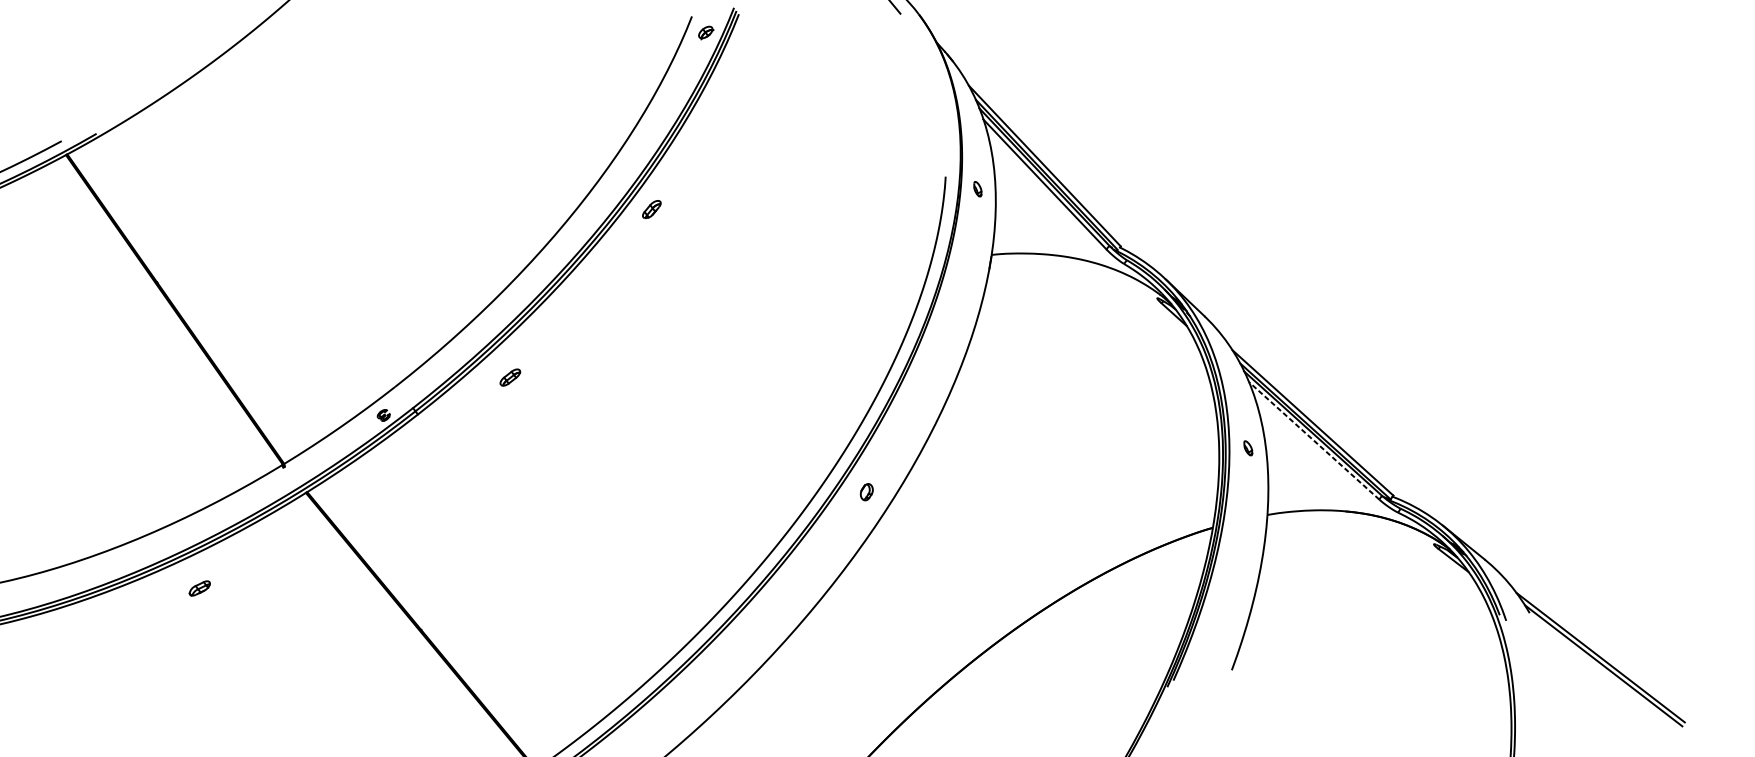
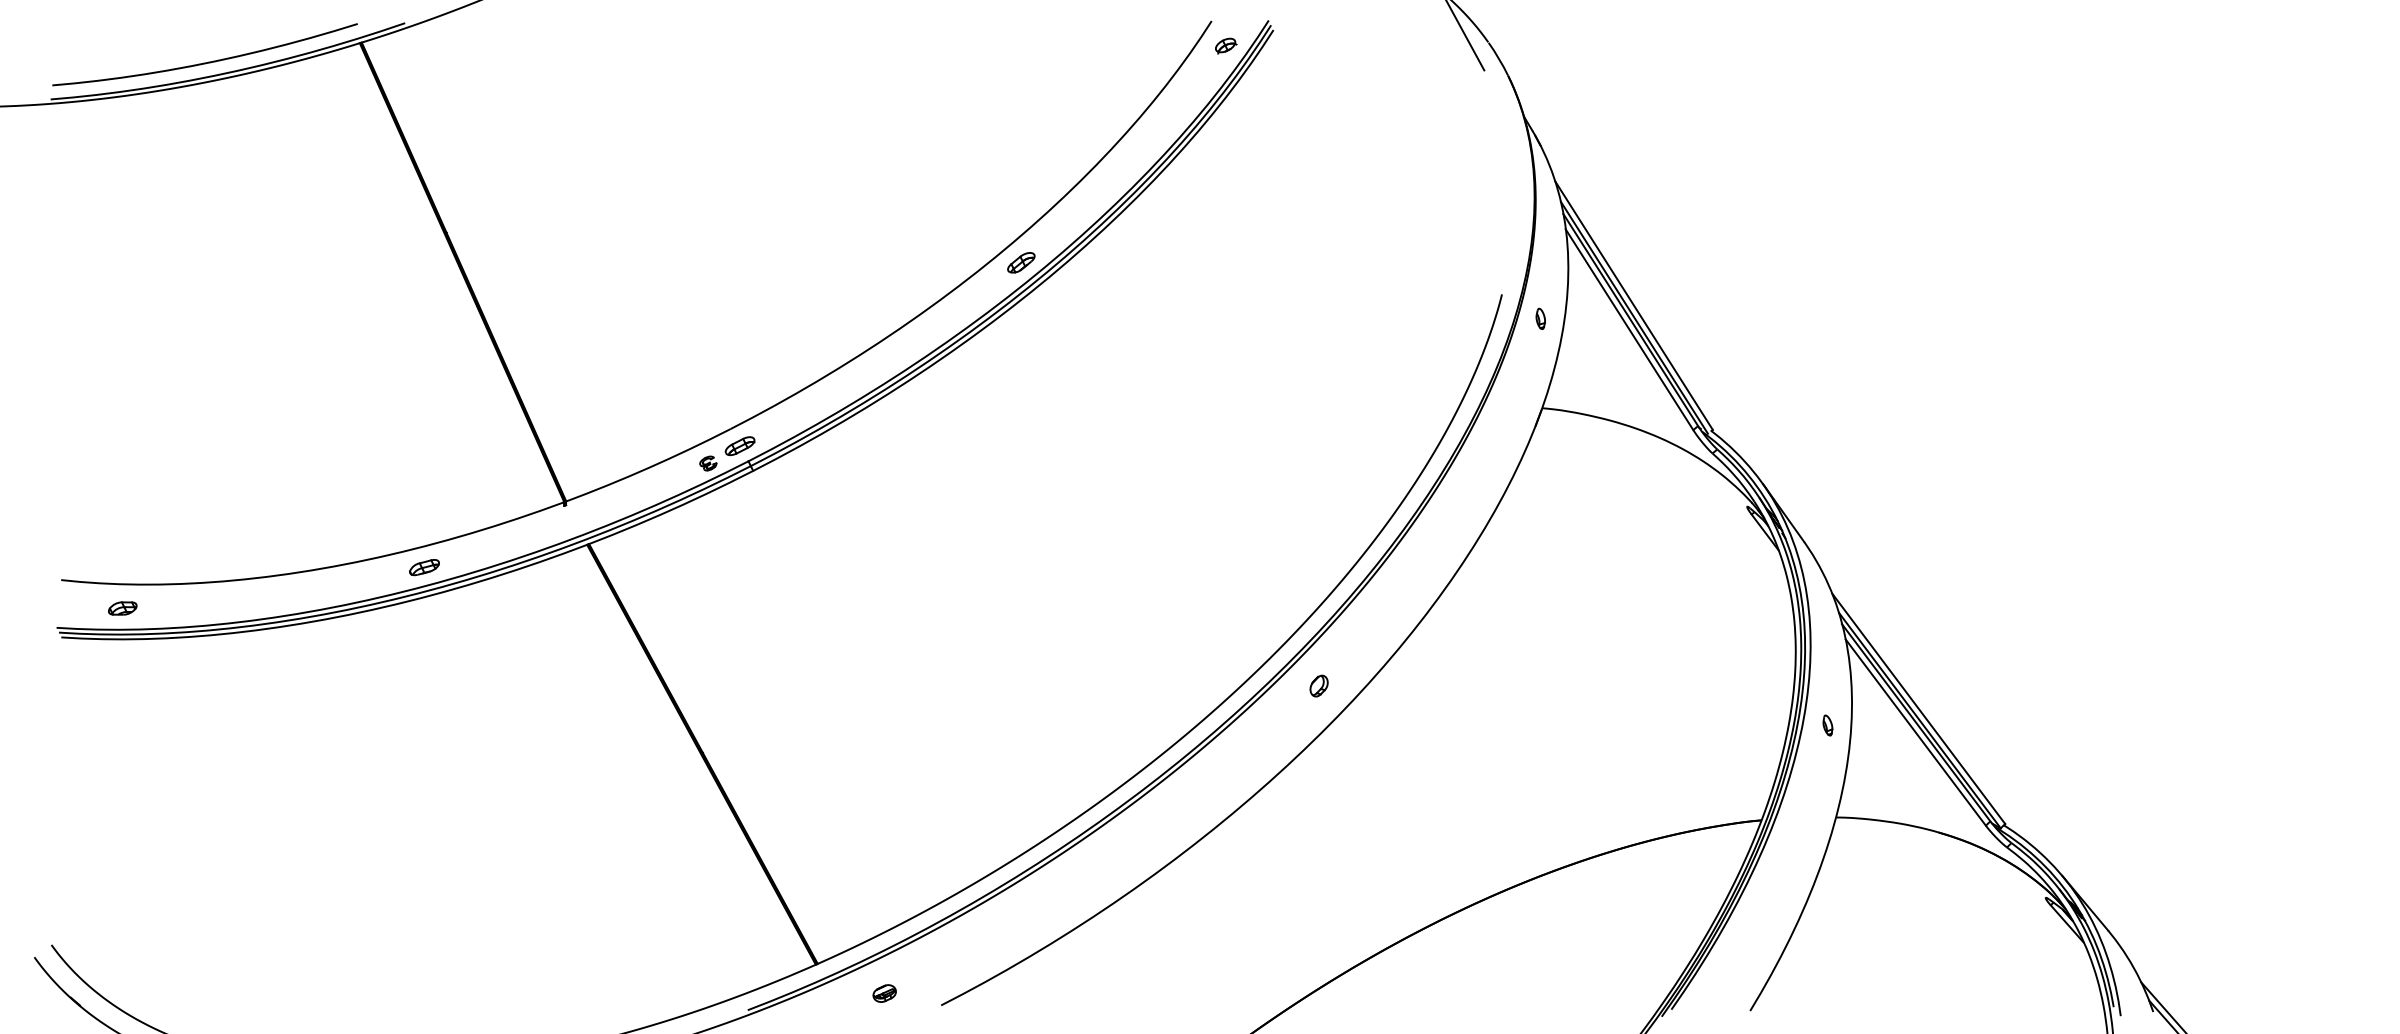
part: (651, 209) -> (1021, 262), moved
part: (509, 377) -> (739, 446), moved
line: (1313, 440) -> (1915, 732), dashed -> solid
part: (199, 588) -> (424, 567), moved

